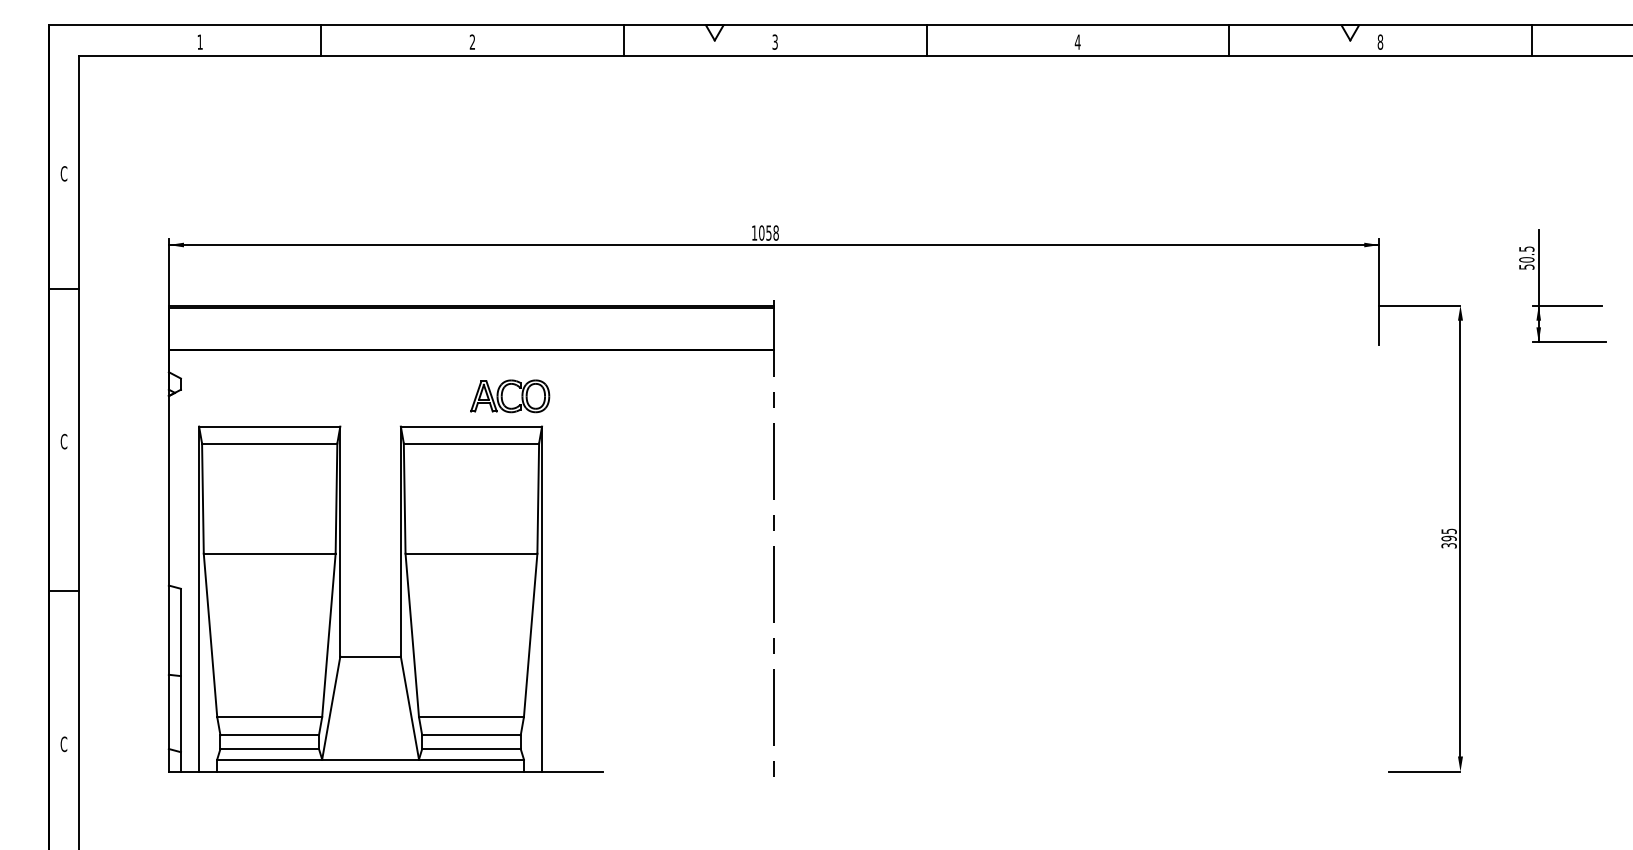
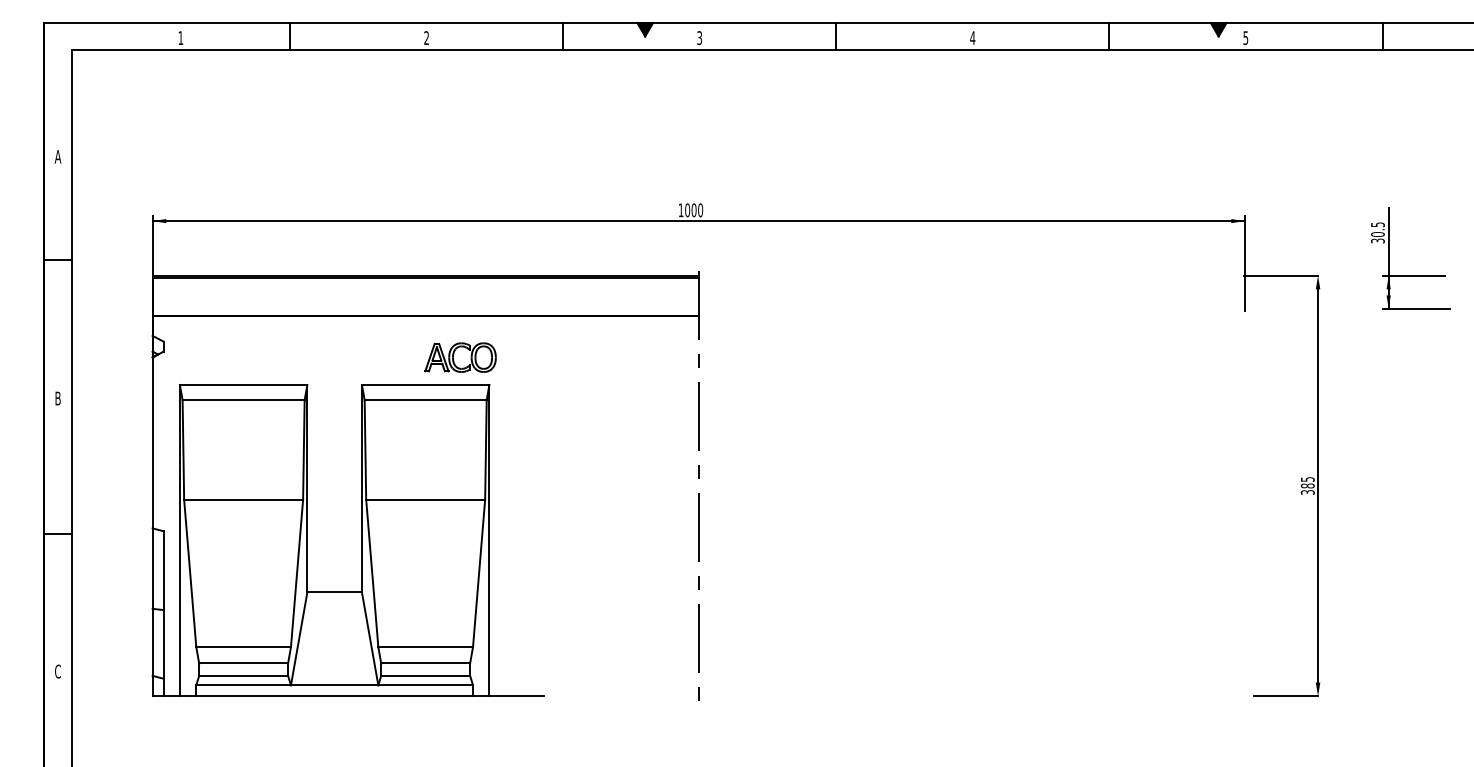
fill: (714, 32) -> (644, 29), added
fill: (1350, 32) -> (1218, 29), added
text: (1380, 41) -> (1245, 37), 8 -> 5
text: (63, 173) -> (57, 156), C -> A
text: (772, 232) -> (697, 209), 1058 -> 1000
text: (1526, 266) -> (1377, 240), 50.5 -> 30.5
text: (63, 441) -> (57, 398), C -> B
text: (1448, 538) -> (1307, 485), 395 -> 385

